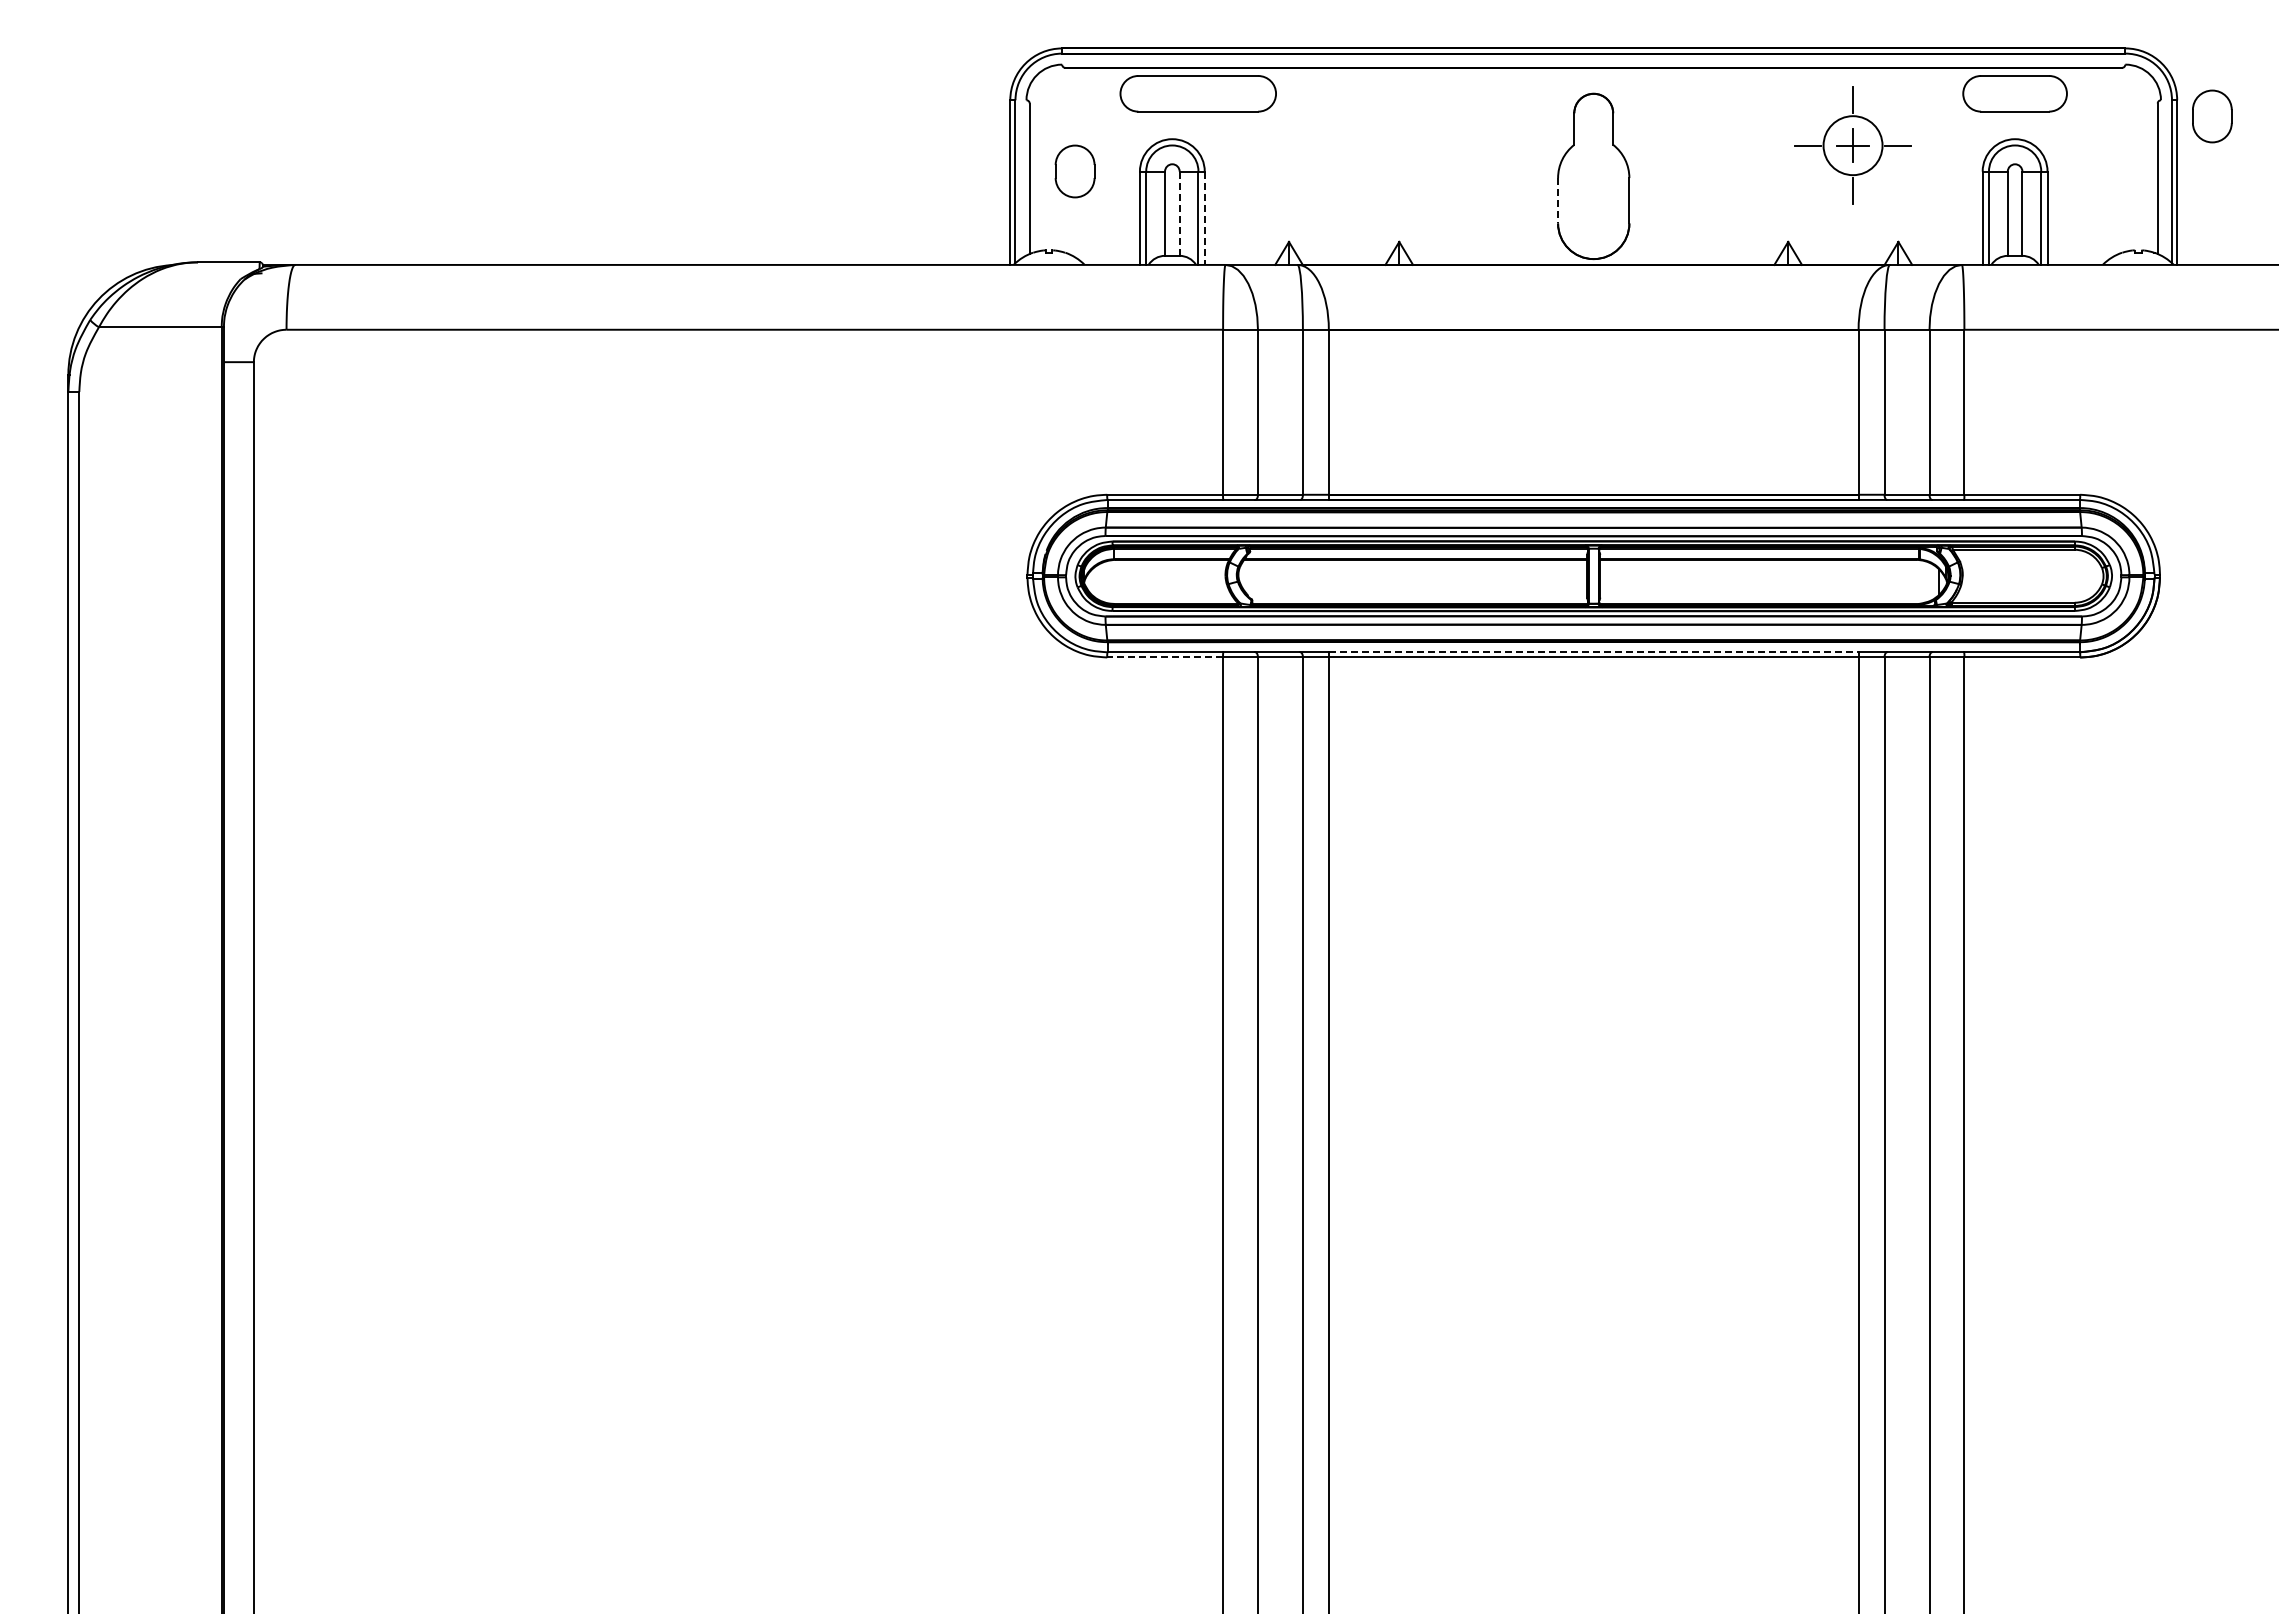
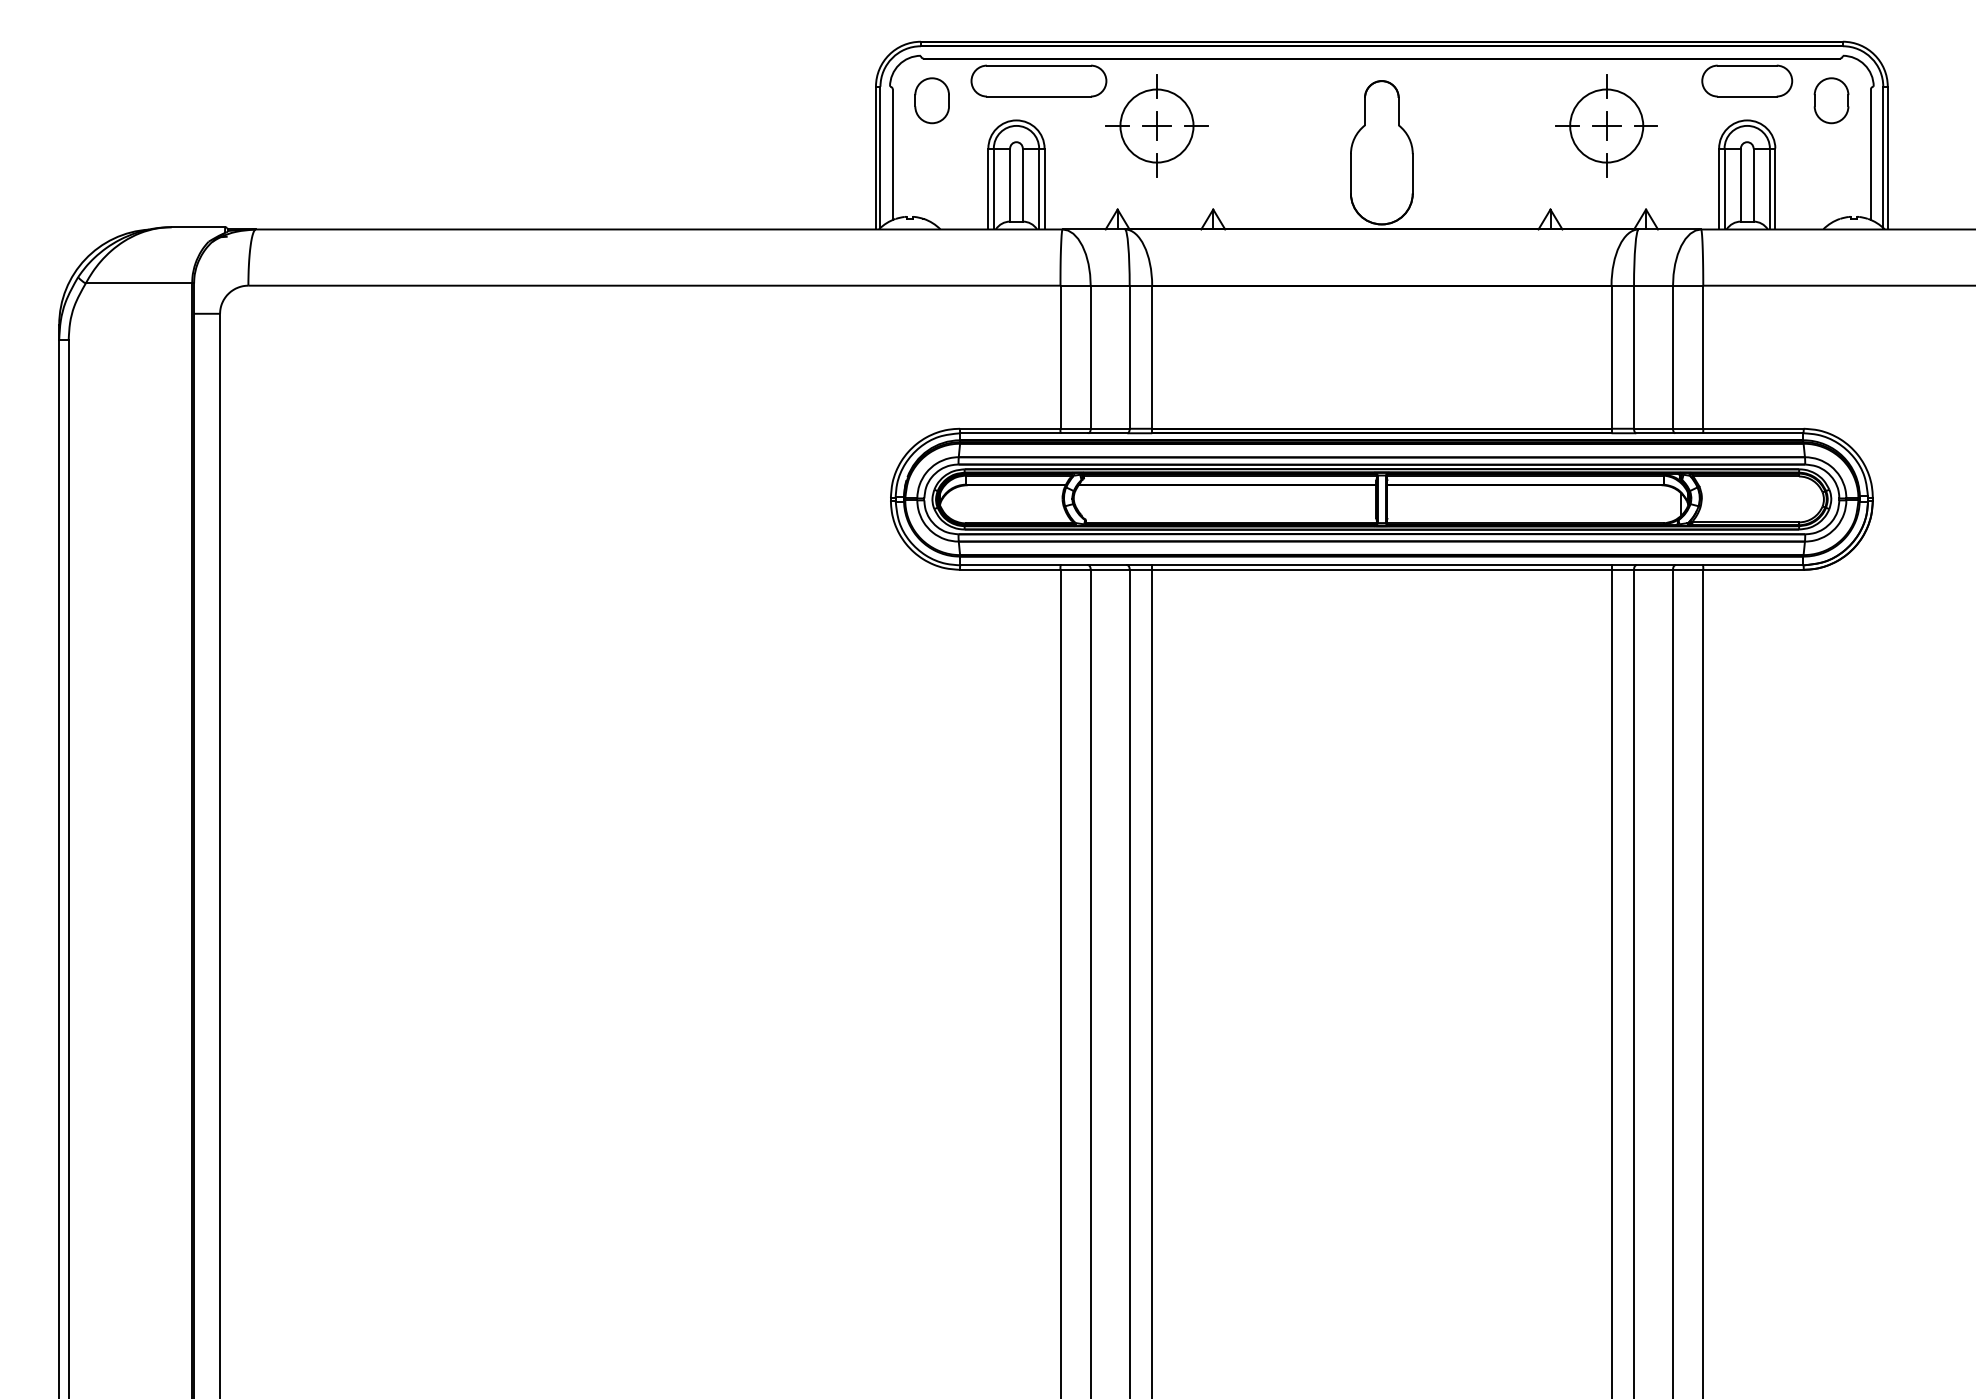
part: (2212, 116) -> (1831, 100), moved
part: (1334, 145) -> (1157, 125), added
circle: (1852, 145) -> (1606, 125), size x1.43
part: (1074, 171) -> (931, 100), moved
line: (1558, 200) -> (1351, 173), dashed -> solid
line: (1179, 213) -> (1022, 184), dashed -> solid
line: (1204, 218) -> (1044, 189), dashed -> solid
line: (1593, 652) -> (1381, 565), dashed -> solid
line: (1165, 657) -> (1010, 569), dashed -> solid

